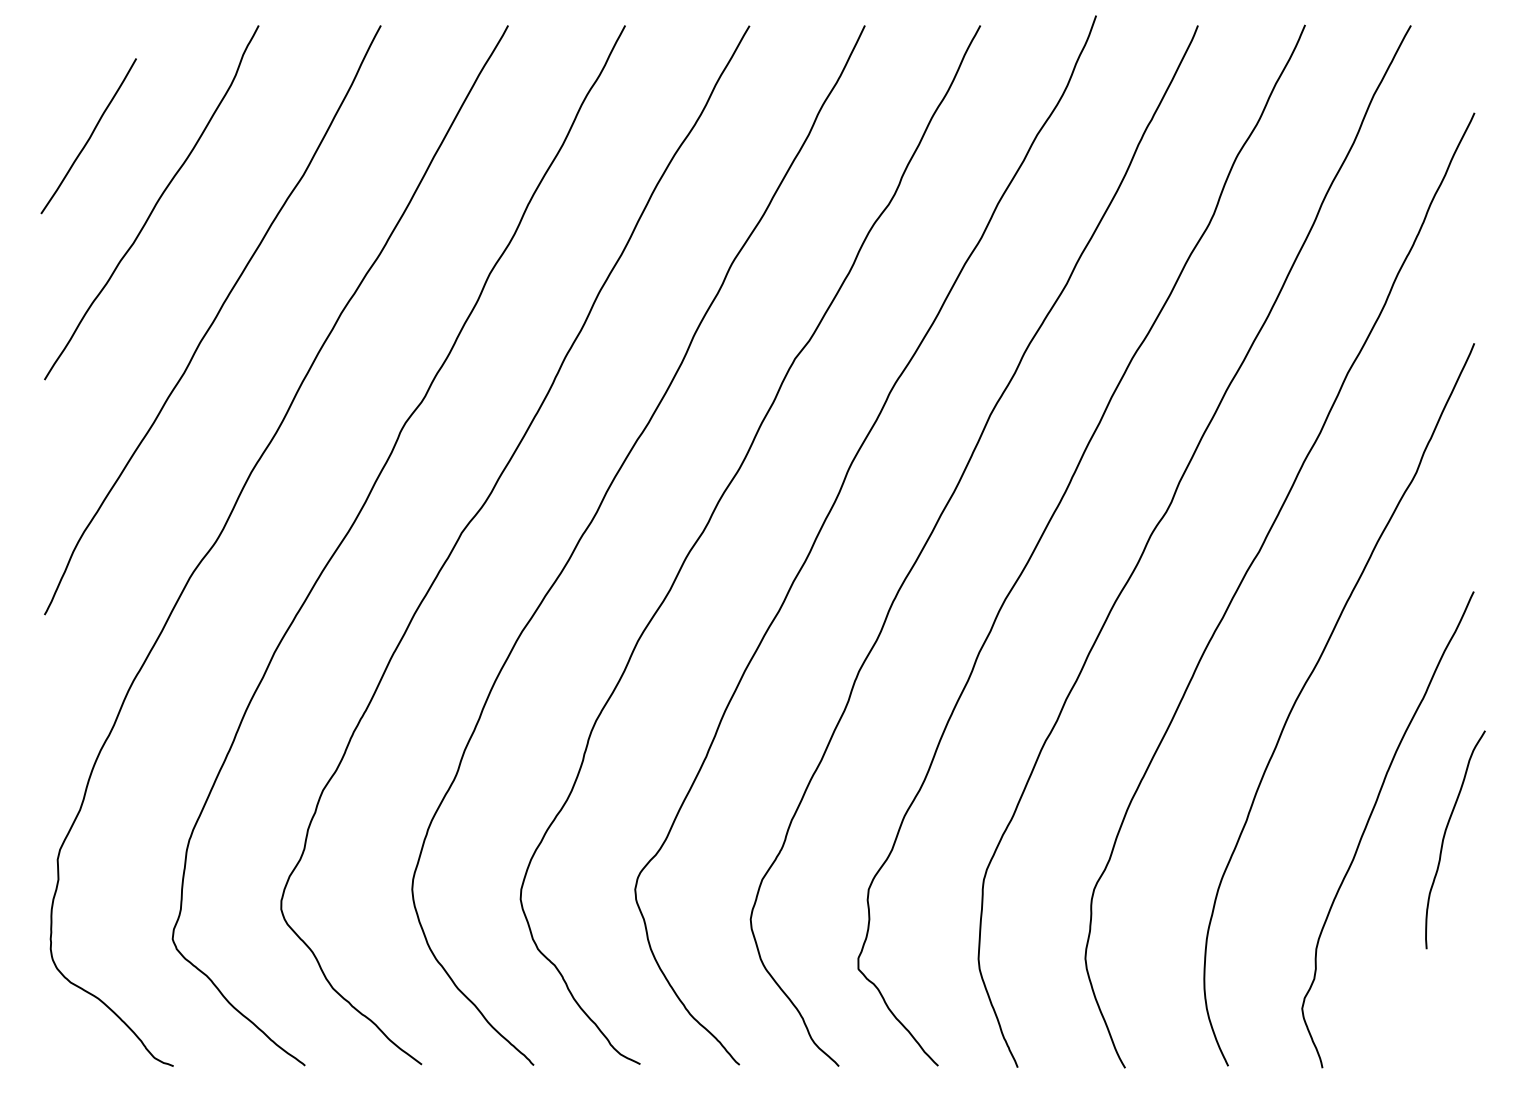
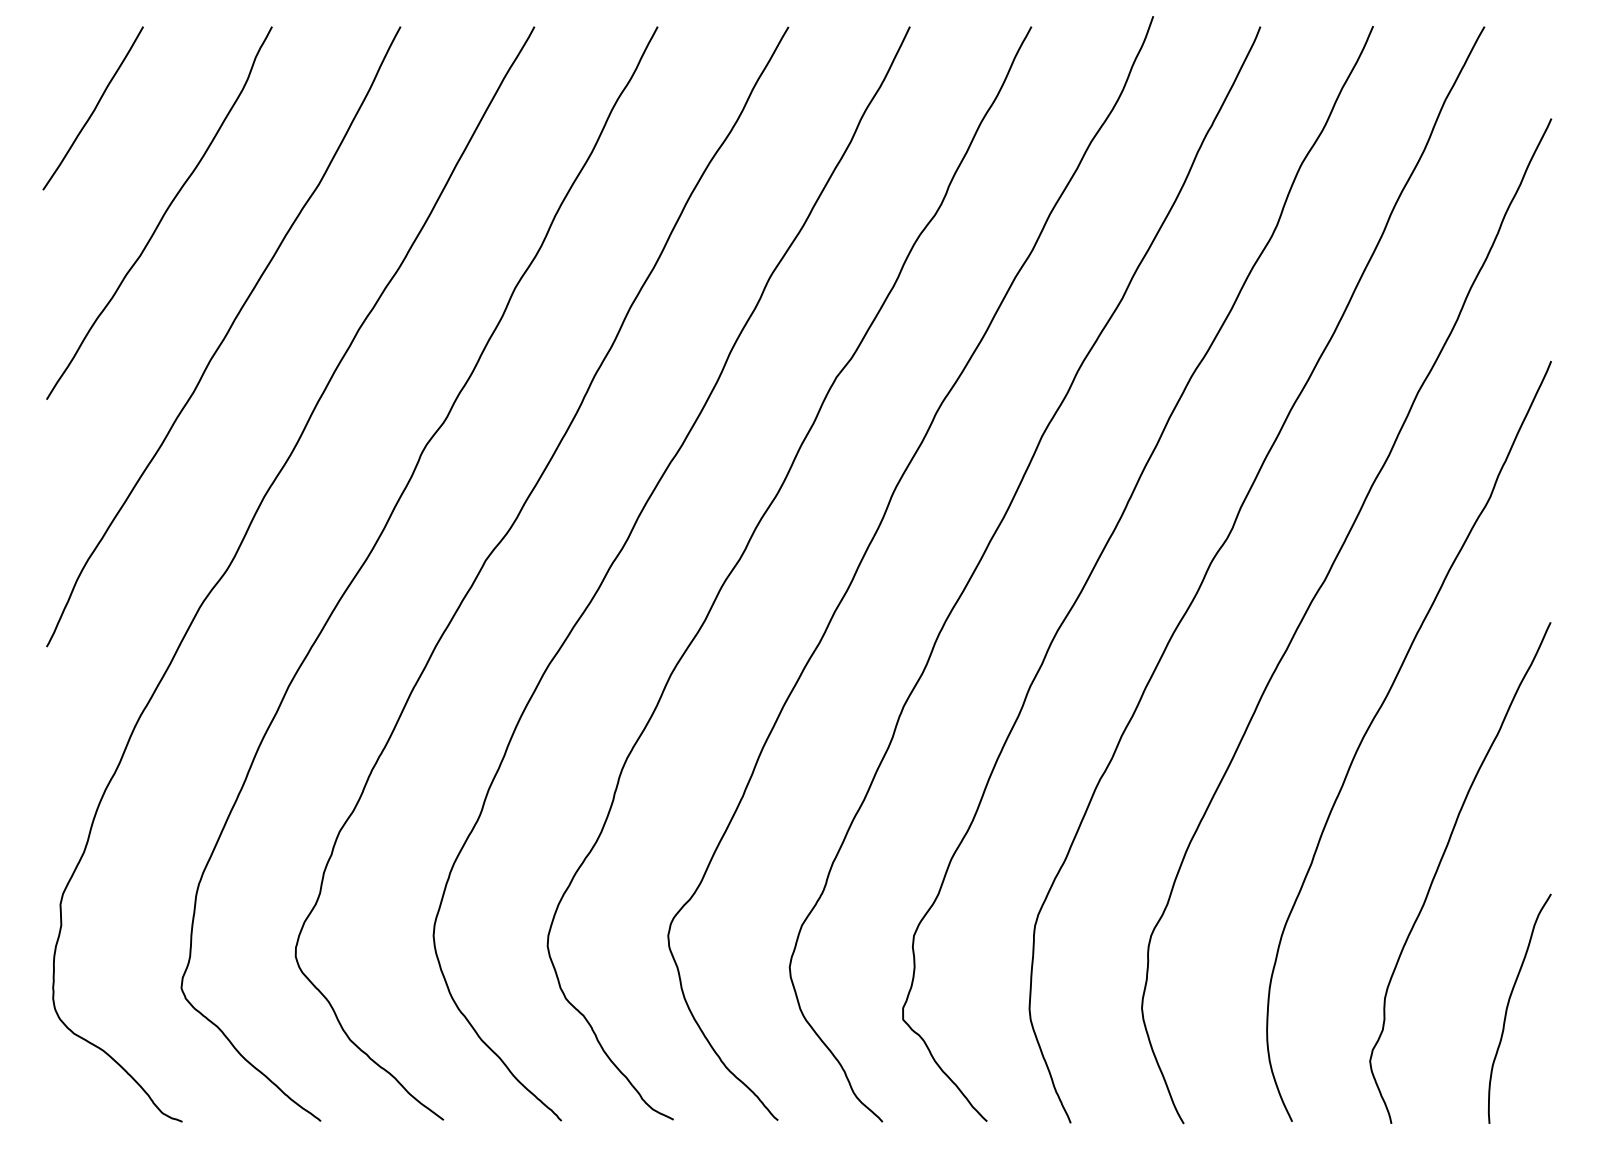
curve: (89, 136) -> (93, 108), moved
curve: (1445, 835) -> (1509, 1004), moved

